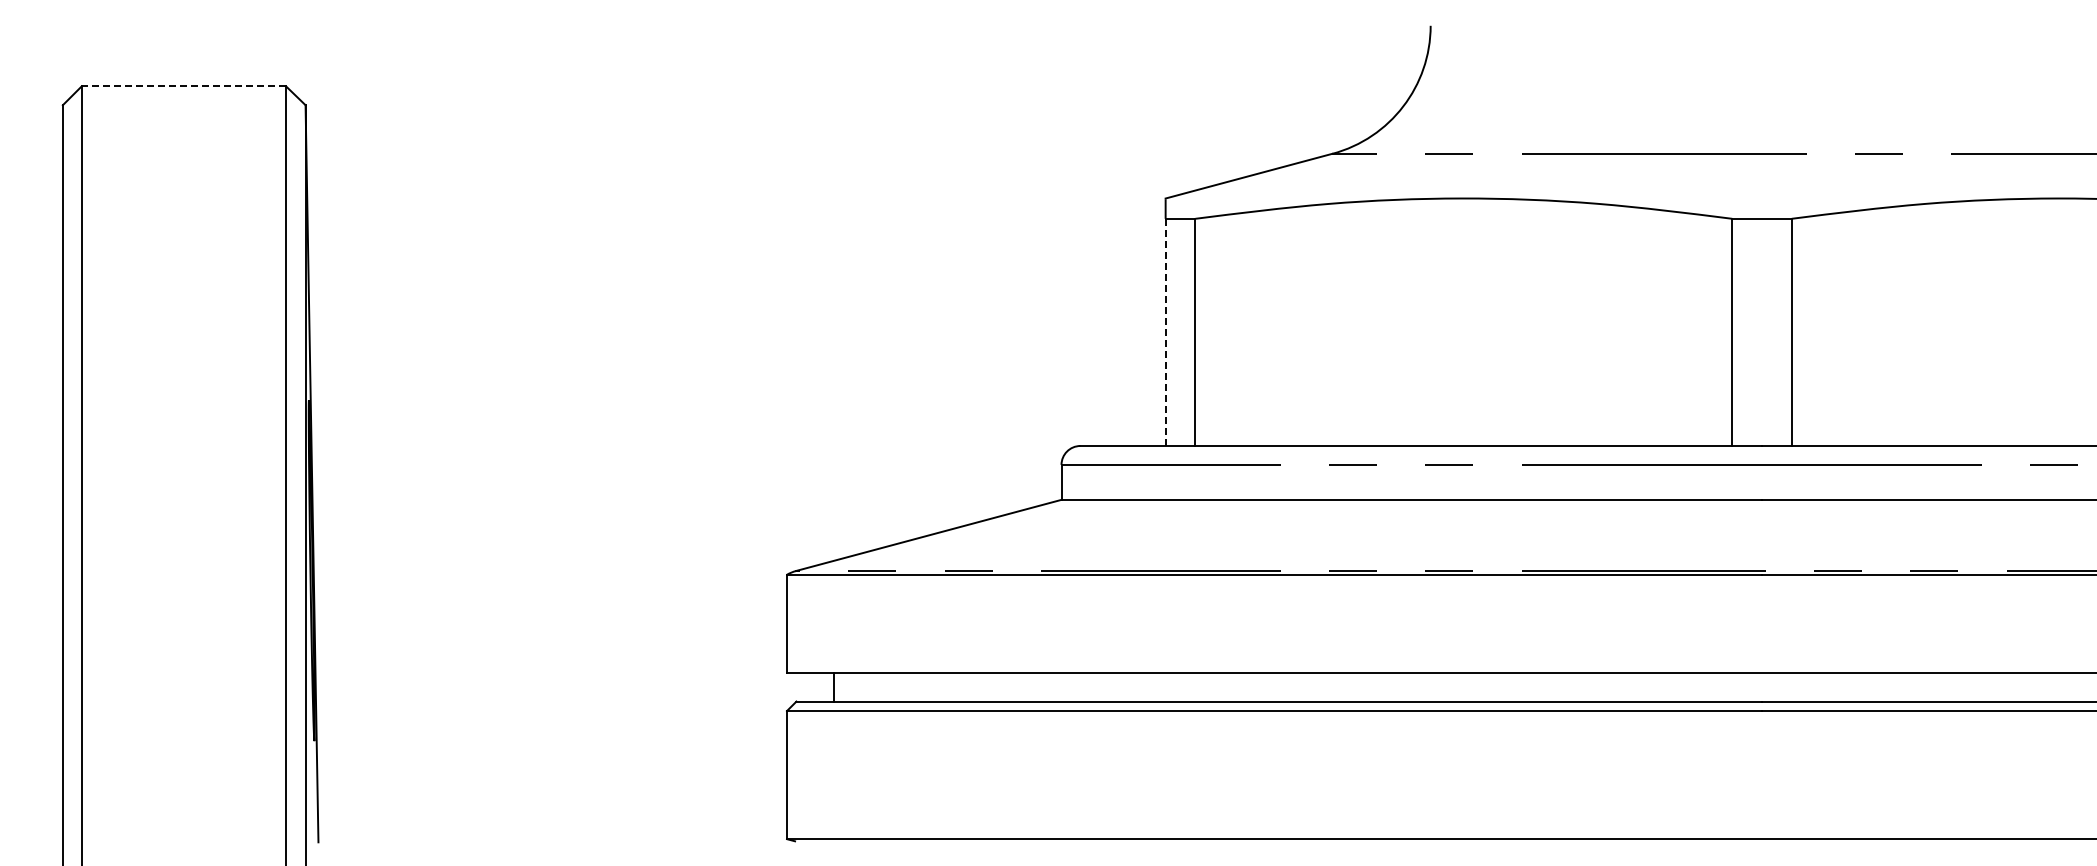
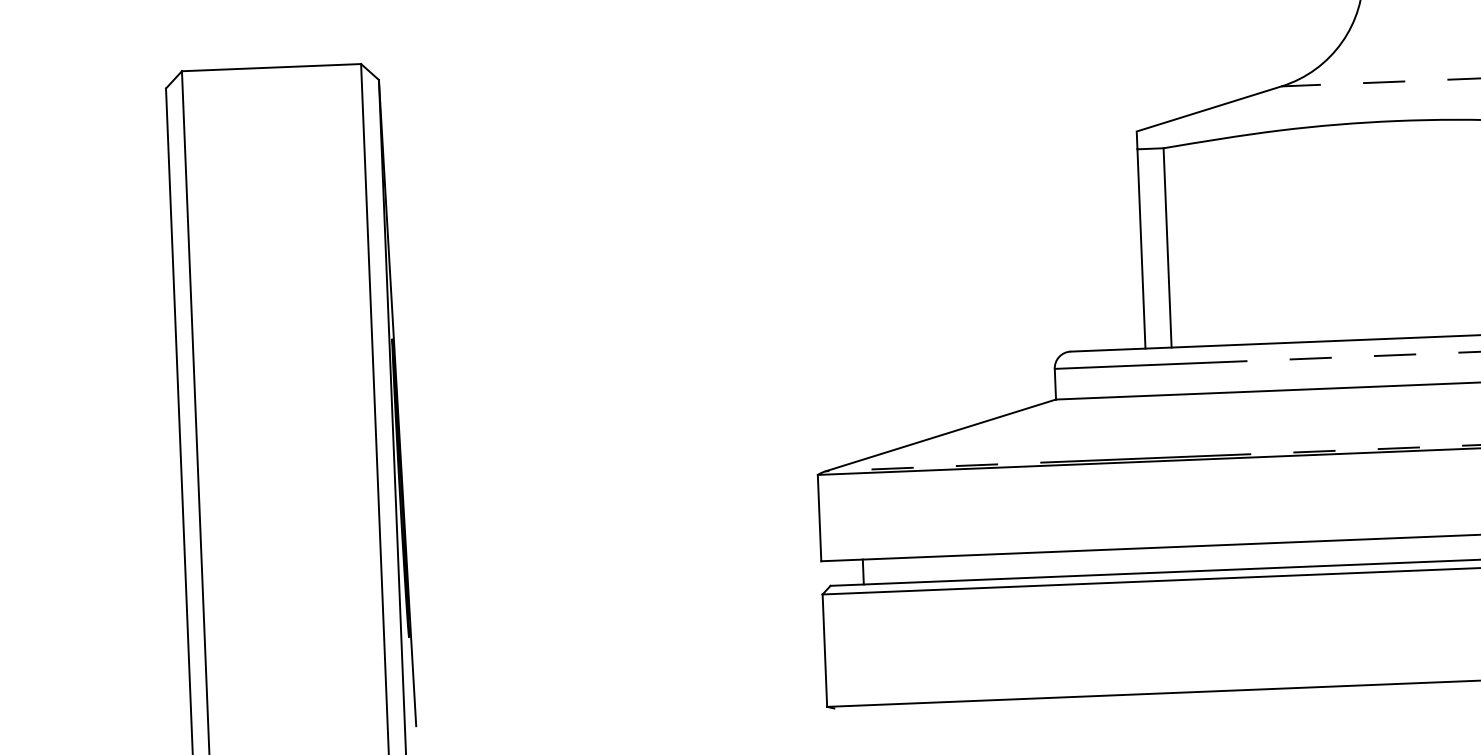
line: (183, 86) -> (271, 67), dashed -> solid
line: (1165, 332) -> (1141, 249), dashed -> solid

